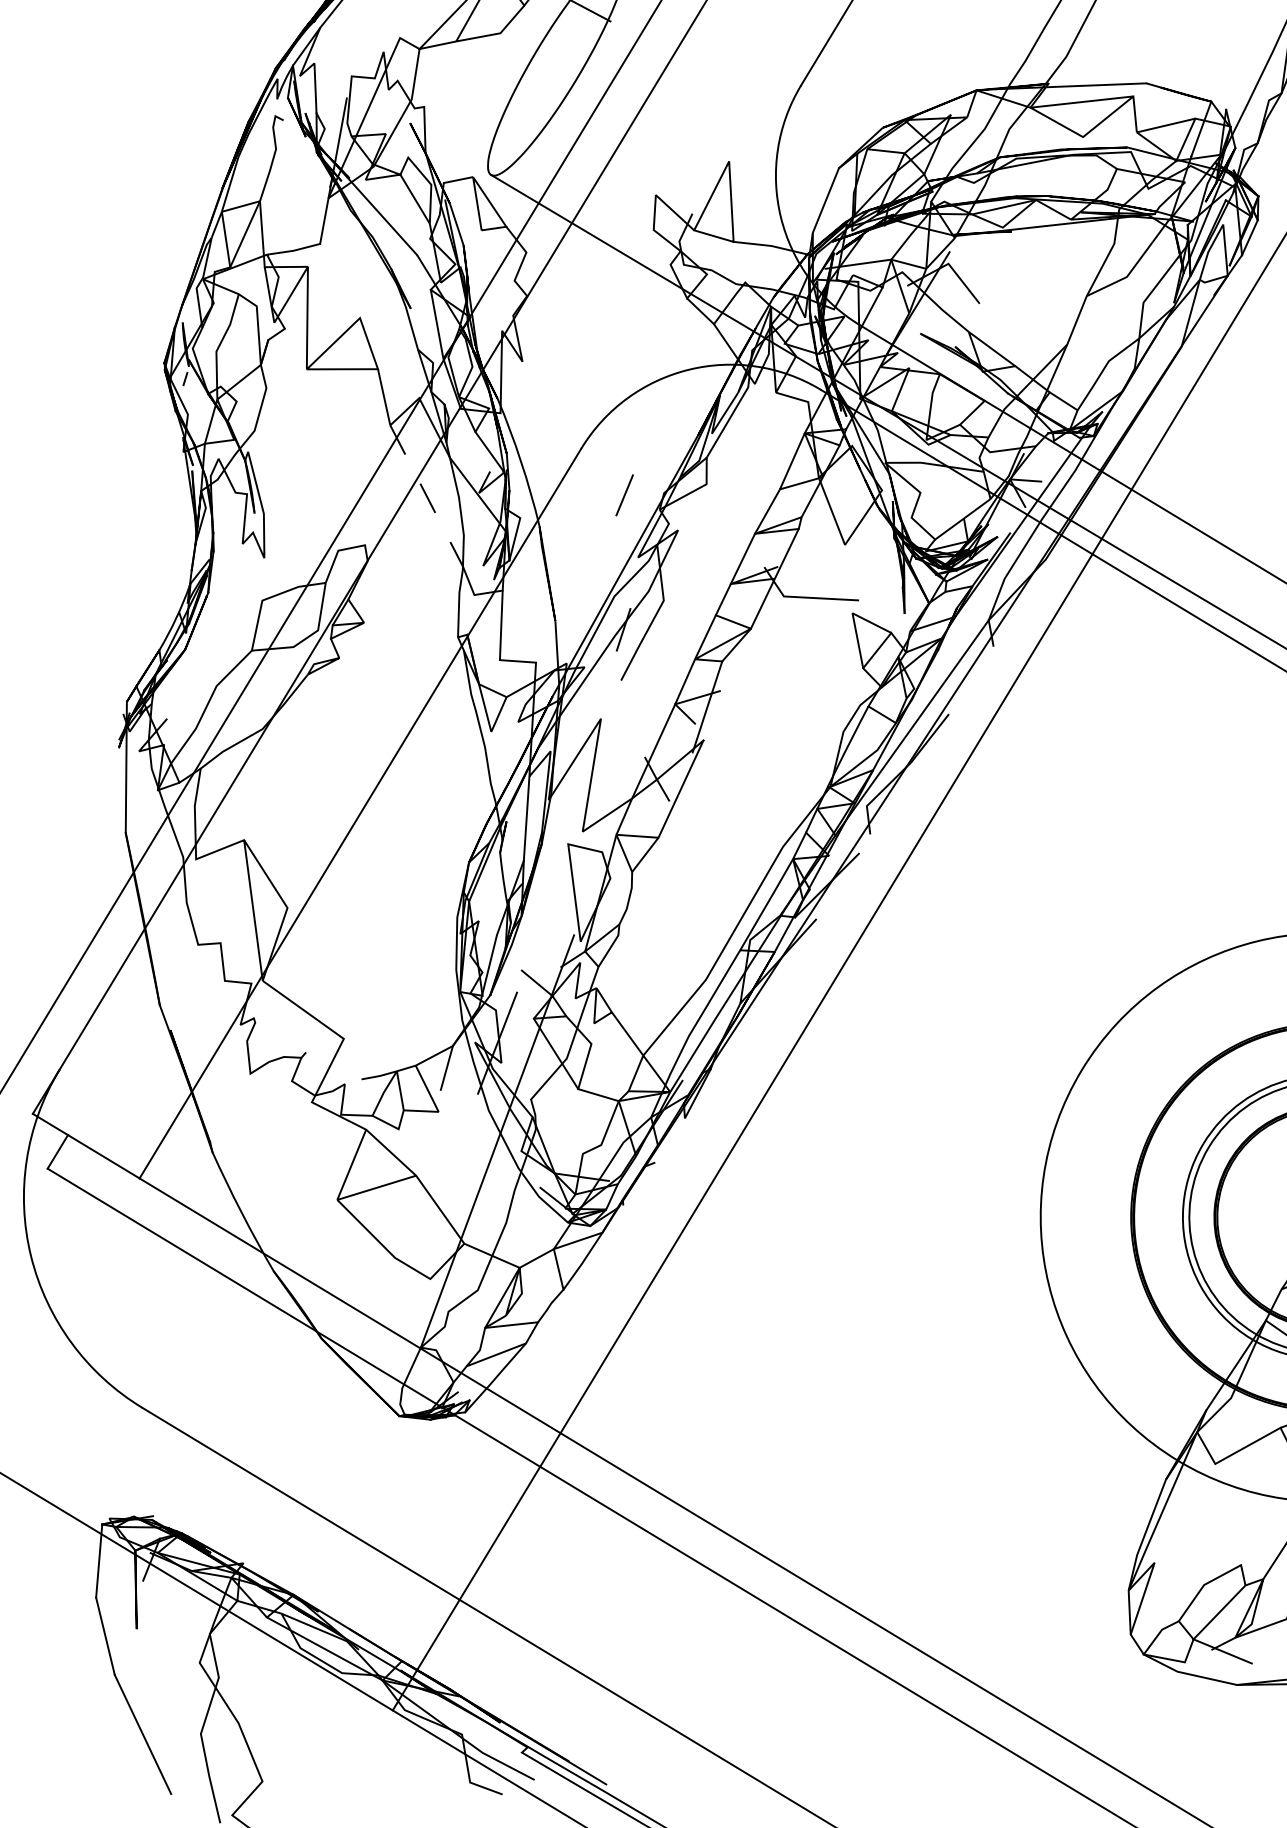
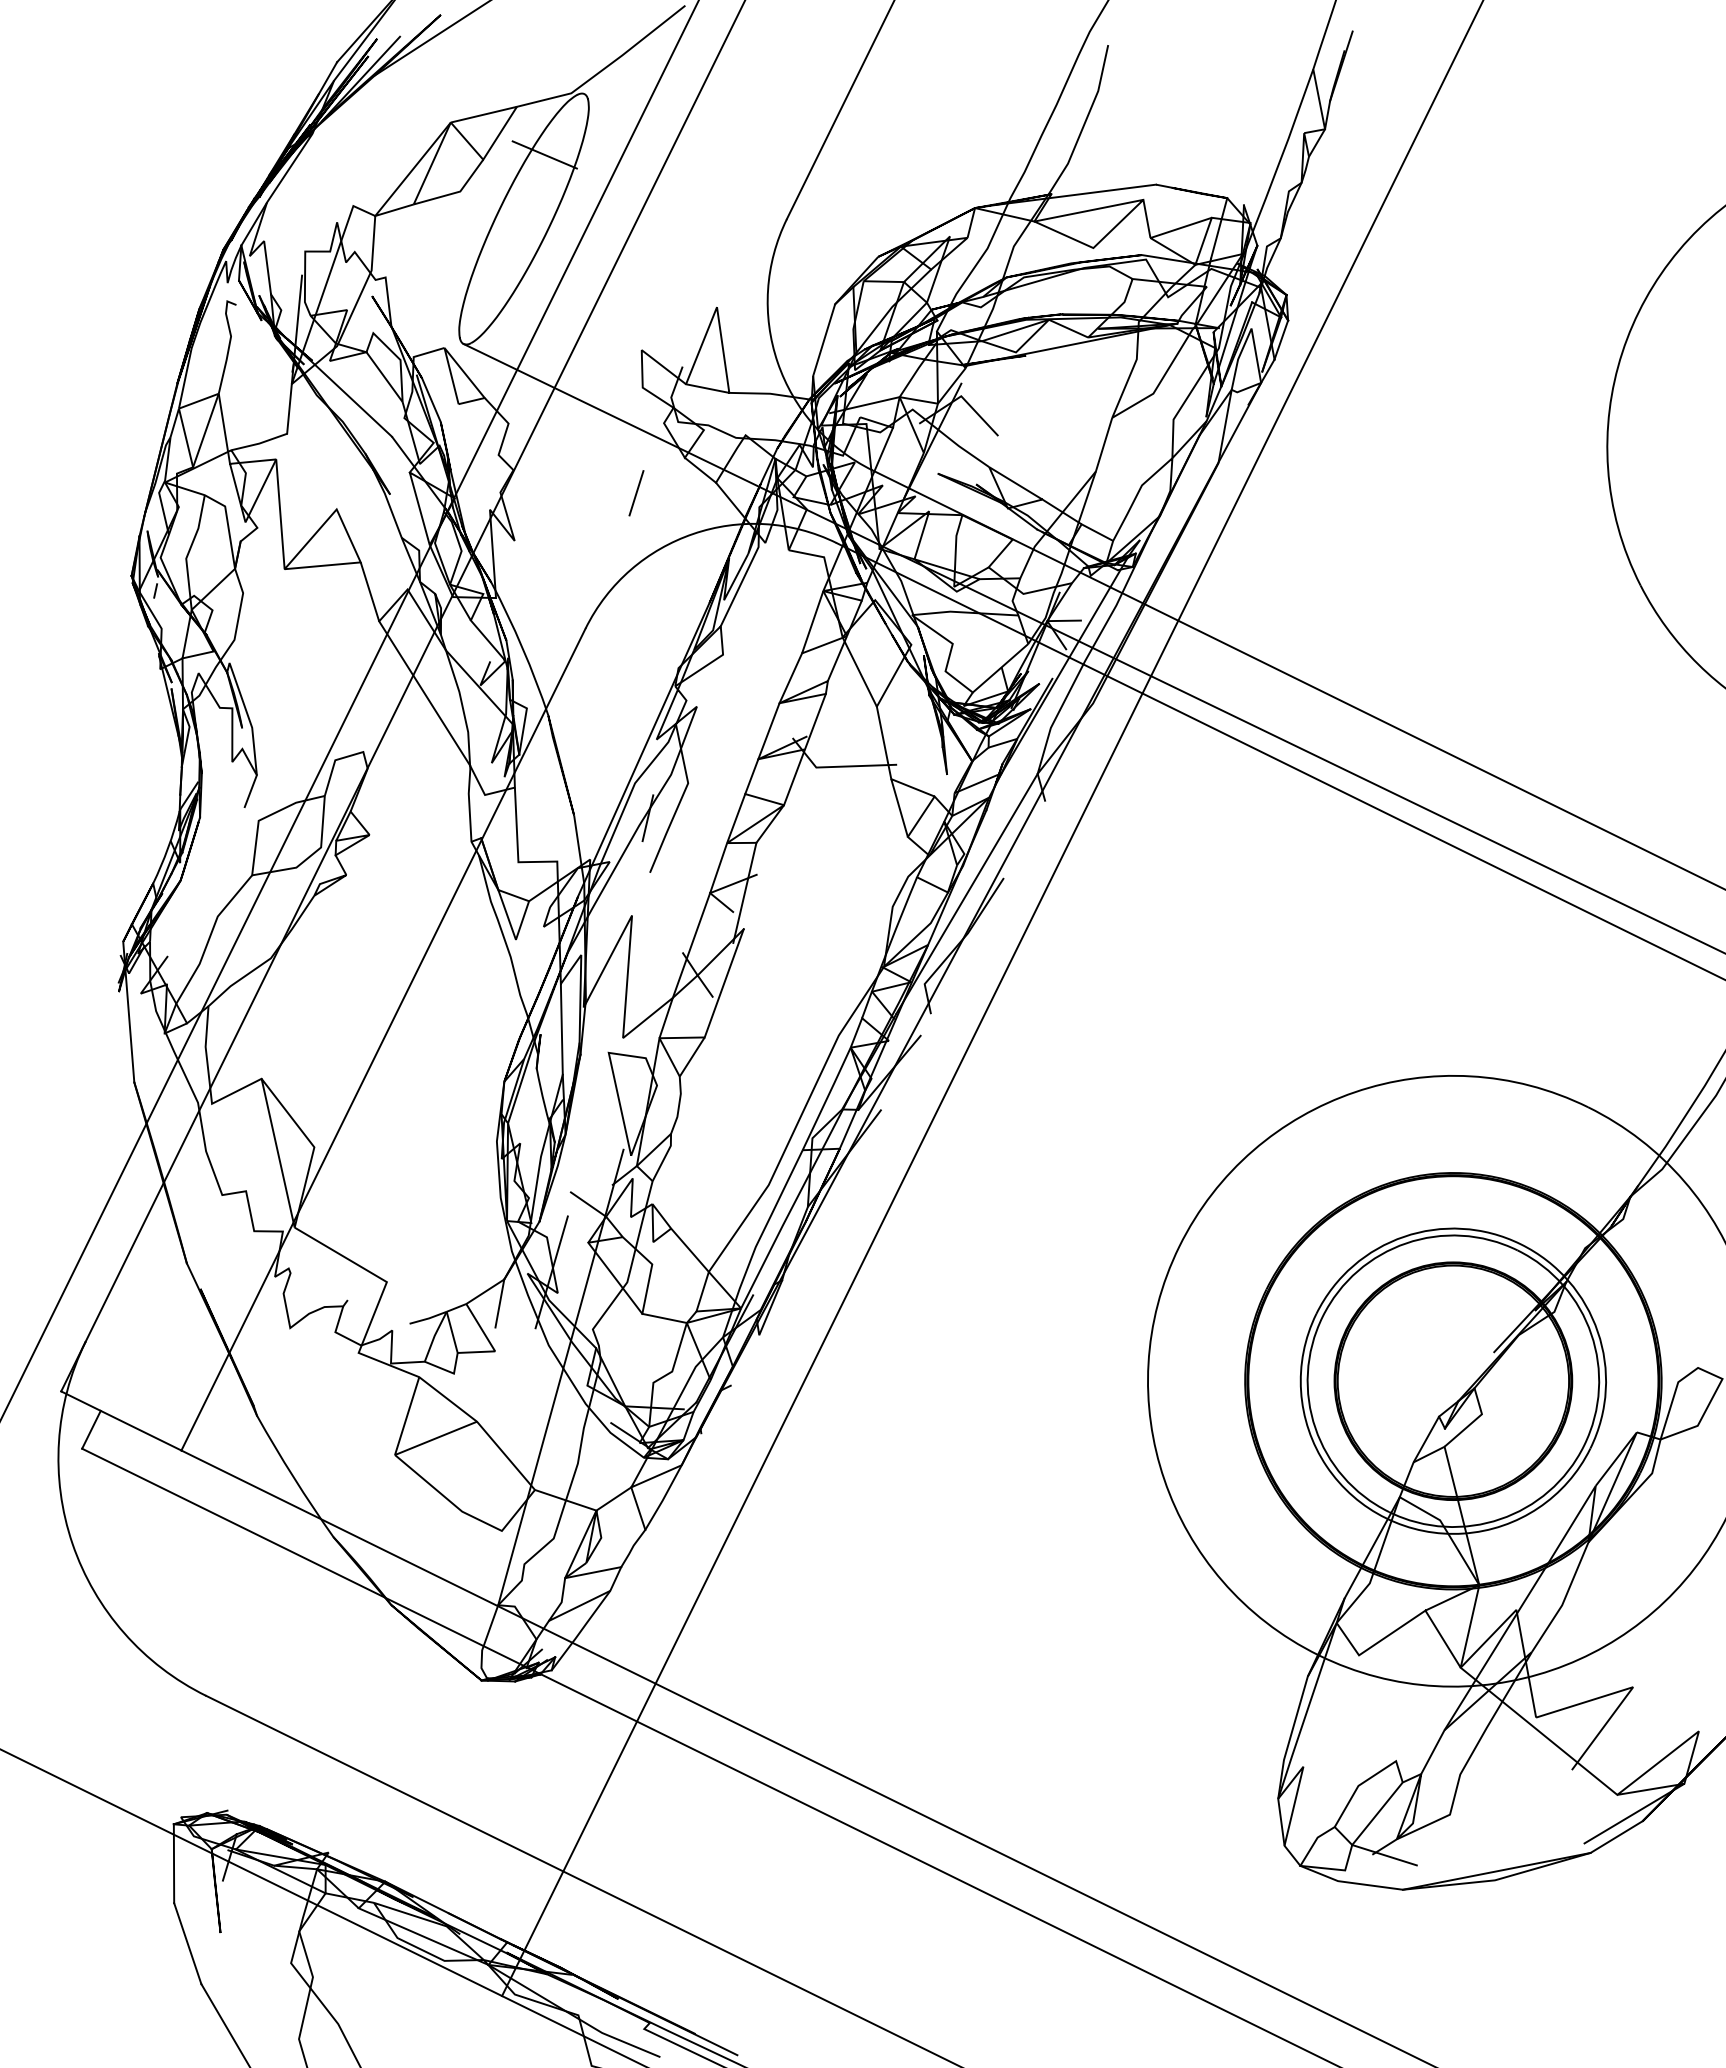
line: (426, 495) -> (424, 693), dashed -> solid
line: (624, 495) -> (636, 493), moved
line: (257, 572) -> (250, 791), added
line: (848, 578) -> (883, 742), added

